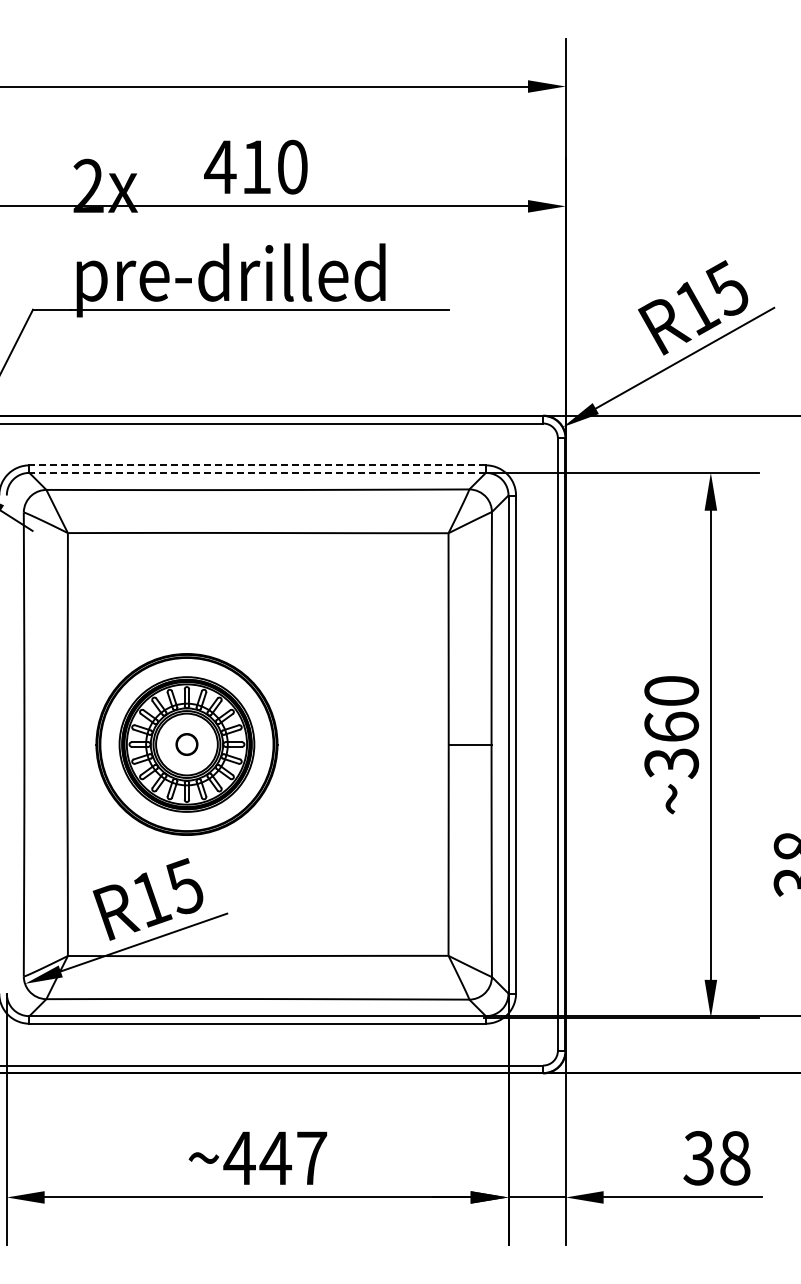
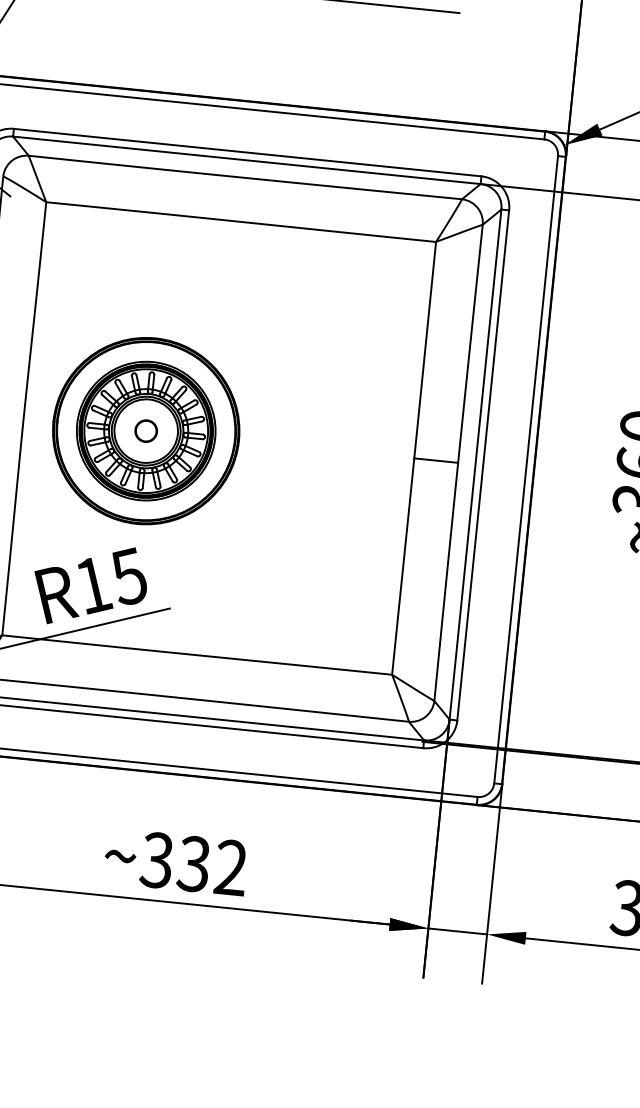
line: (257, 465) -> (247, 152), dashed -> solid
line: (257, 472) -> (246, 159), dashed -> solid
text: (275, 1158) -> (193, 864), ~447 -> ~332

